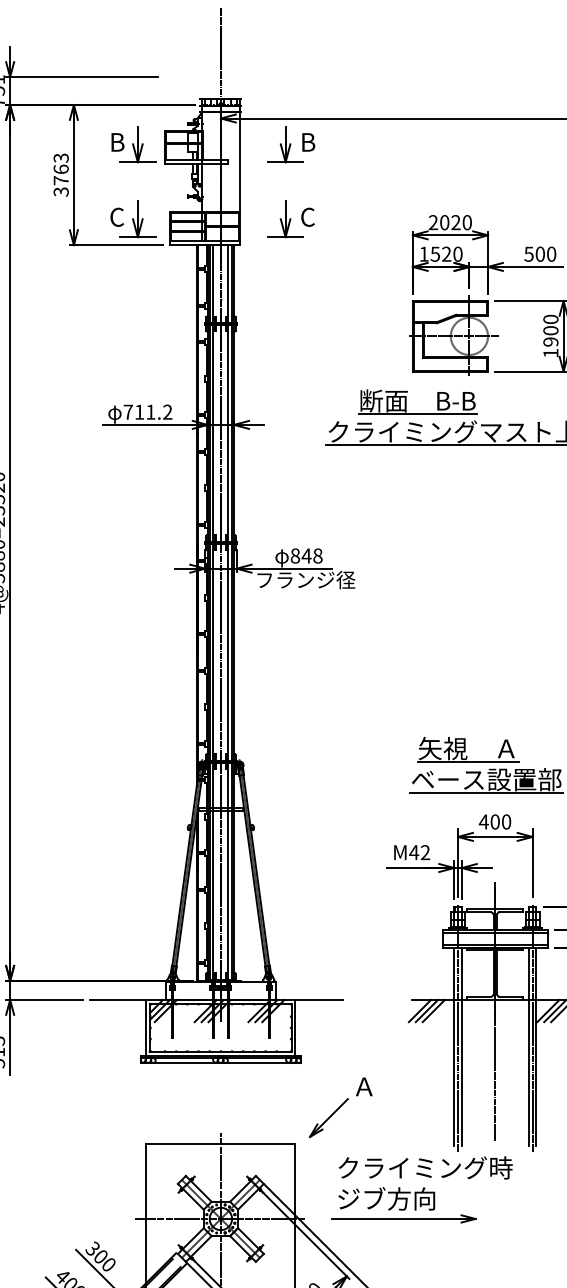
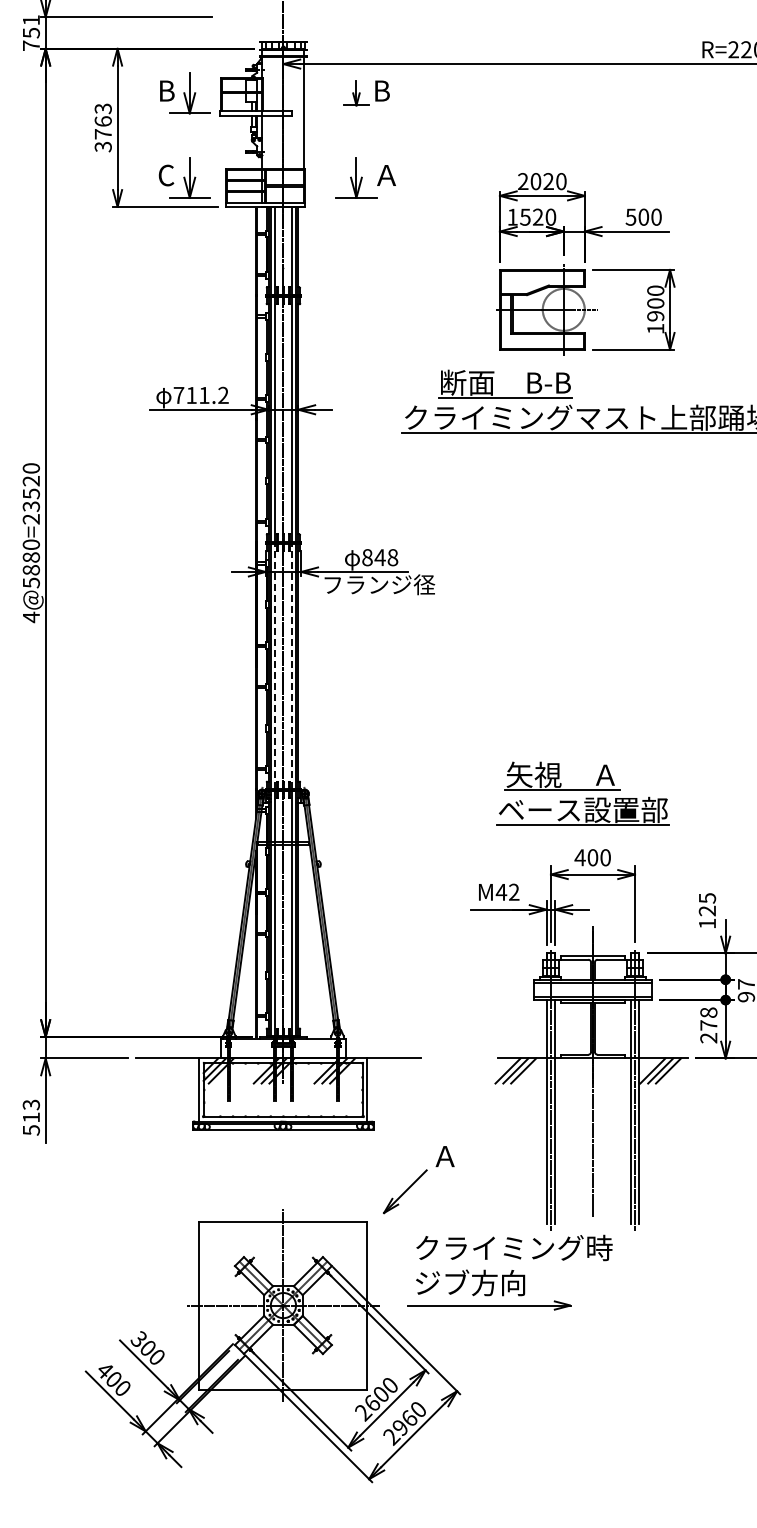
part: (285, 144) -> (356, 93), size x0.6
text: (310, 217) -> (384, 175), C -> Ａ
line: (213, 652) -> (275, 666), solid -> dashed
line: (228, 652) -> (291, 666), solid -> dashed

